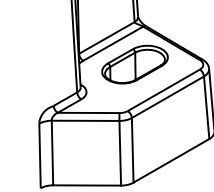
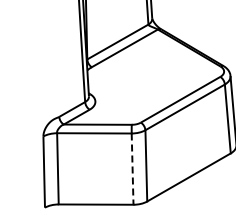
part: (134, 64) -> (148, 71), removed
line: (120, 153) -> (132, 169), solid -> dashed

